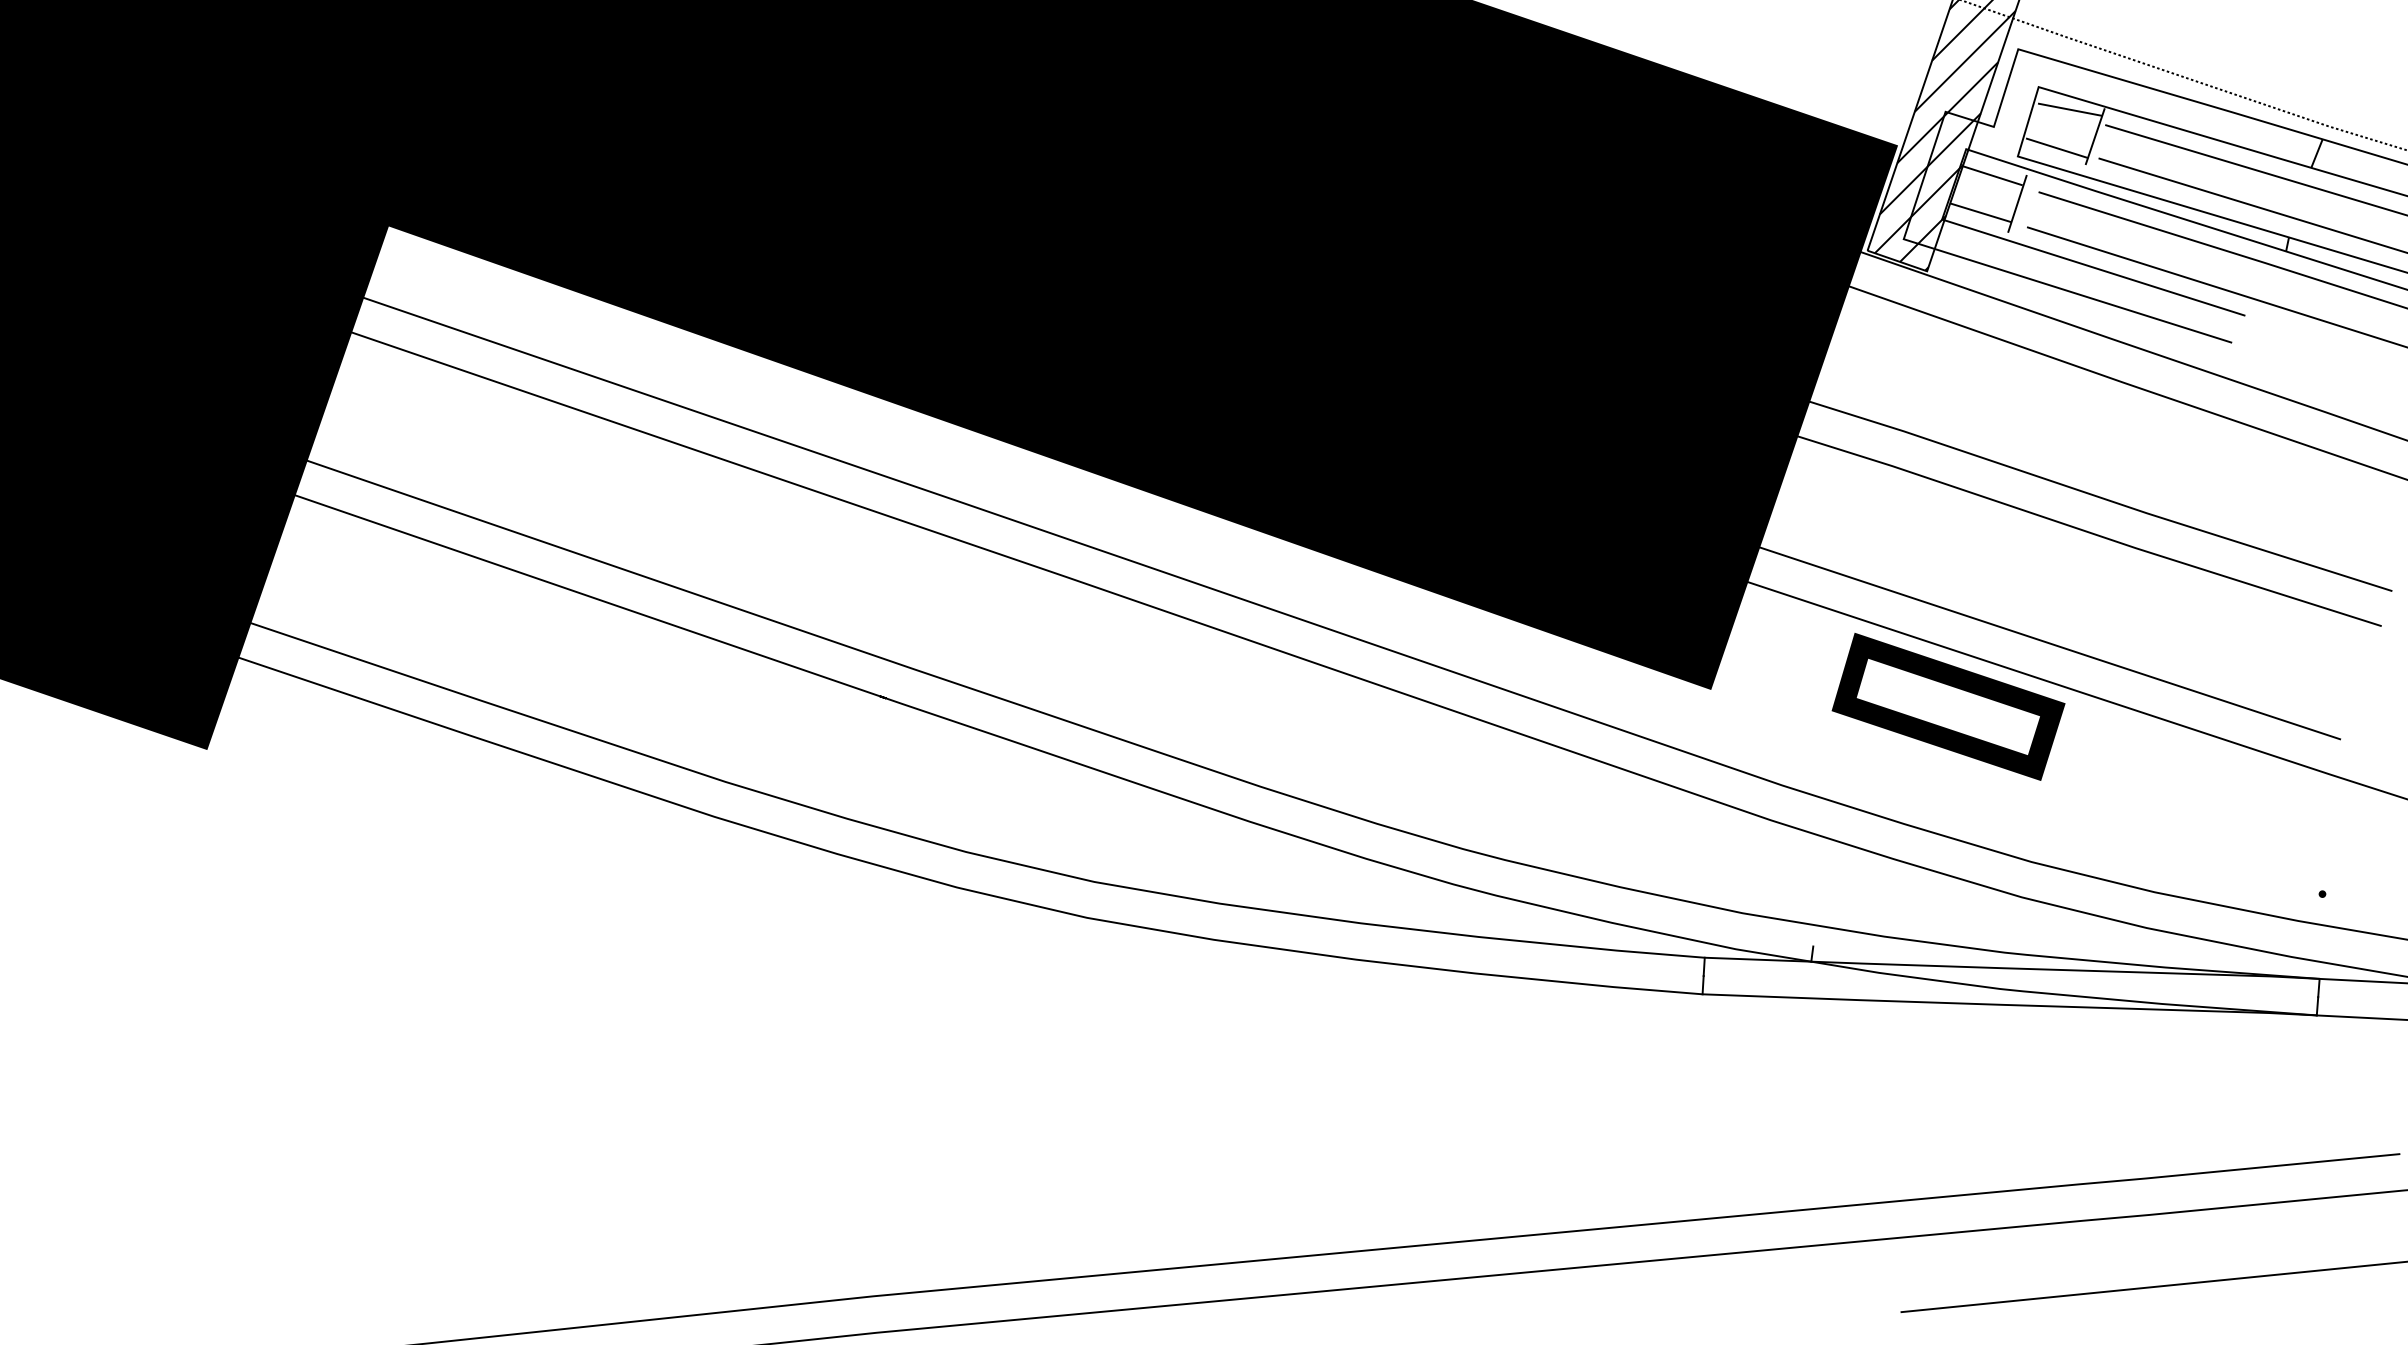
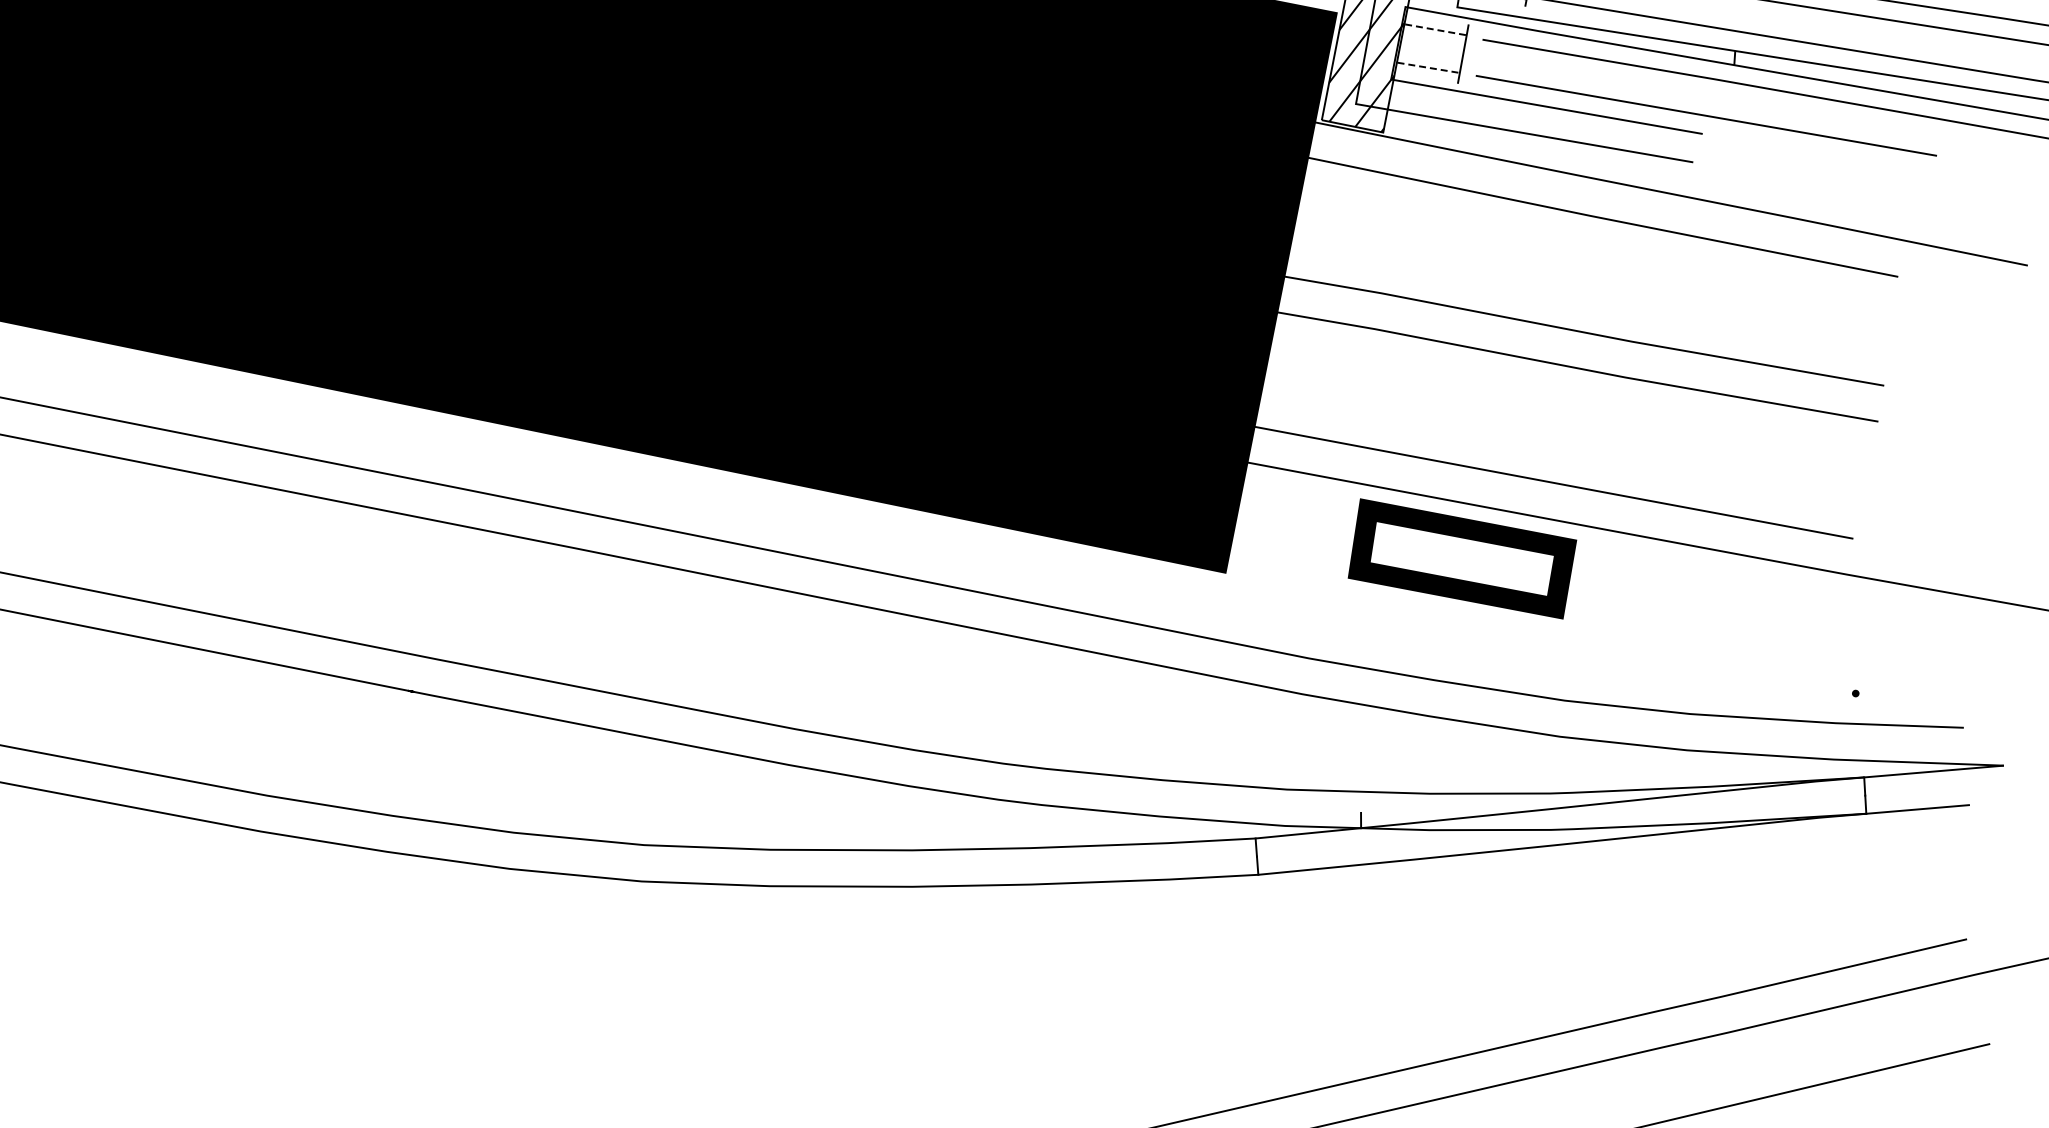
line: (1992, 175) -> (1434, 29), solid -> dashed
line: (1980, 212) -> (1428, 67), solid -> dashed

